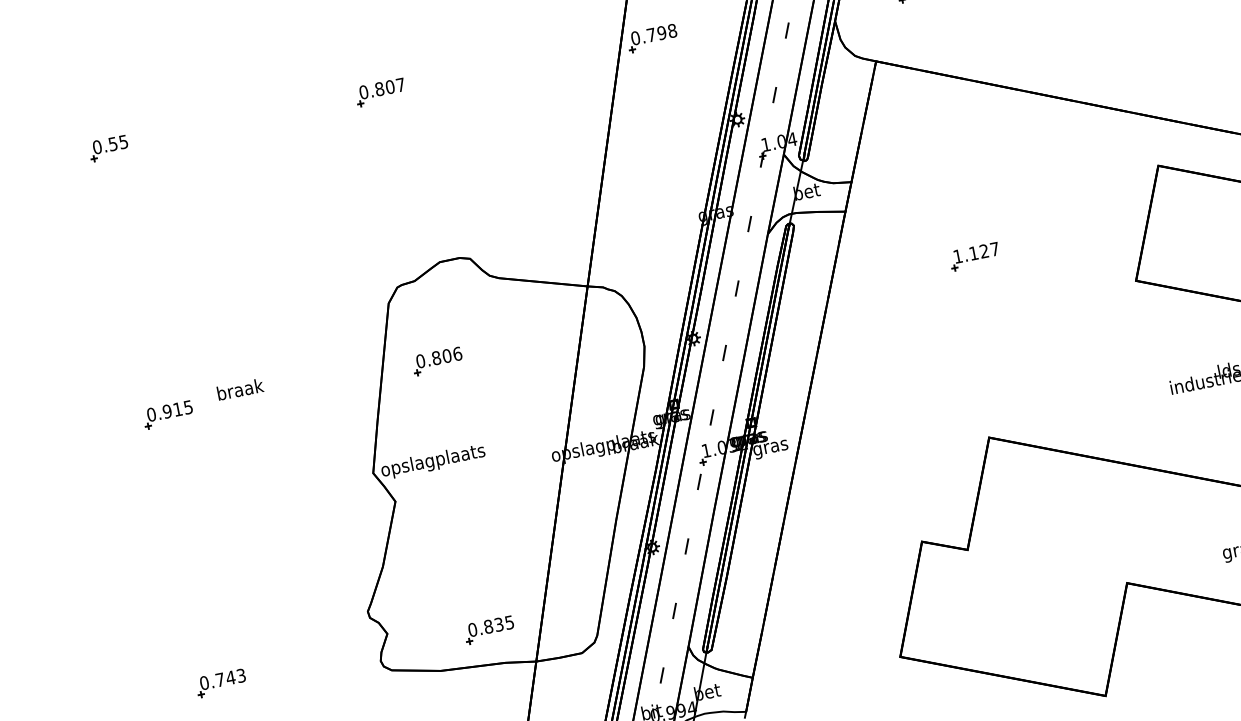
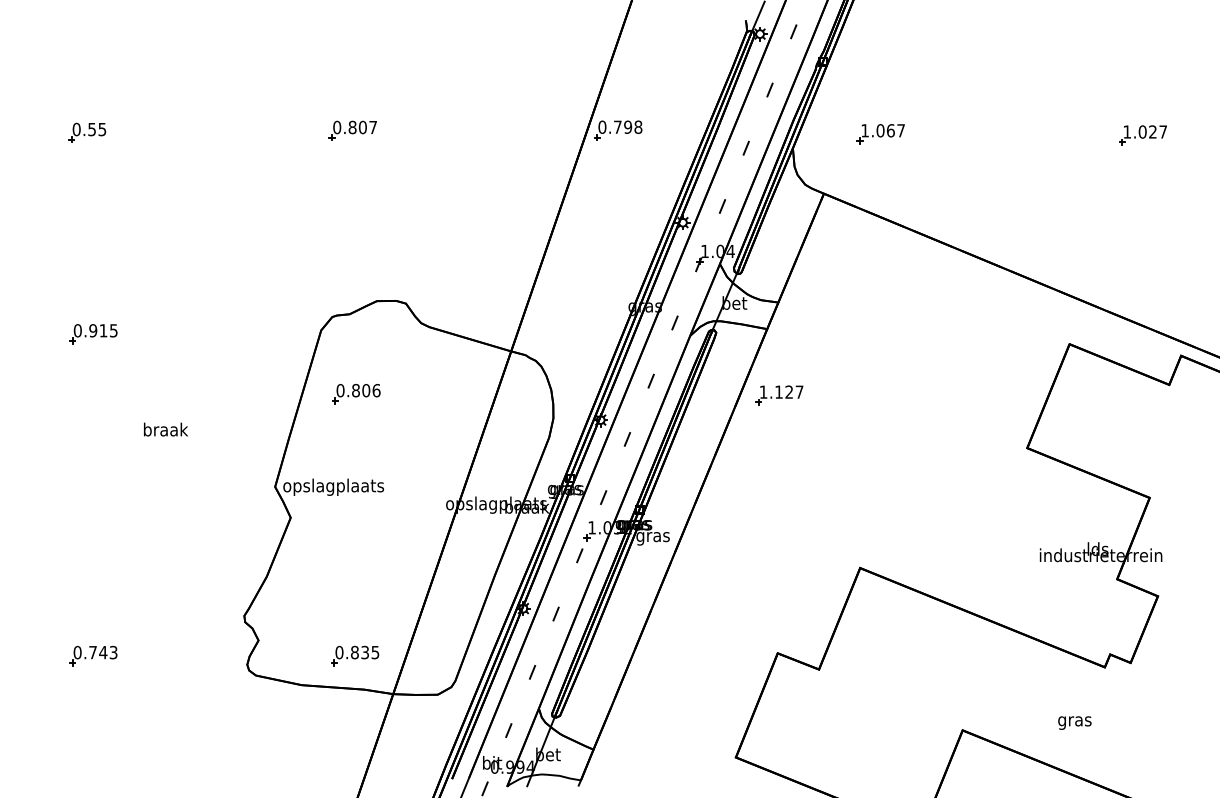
part: (974, 256) -> (779, 395), moved
text: (239, 389) -> (165, 429), moved
part: (168, 415) -> (93, 334), moved

